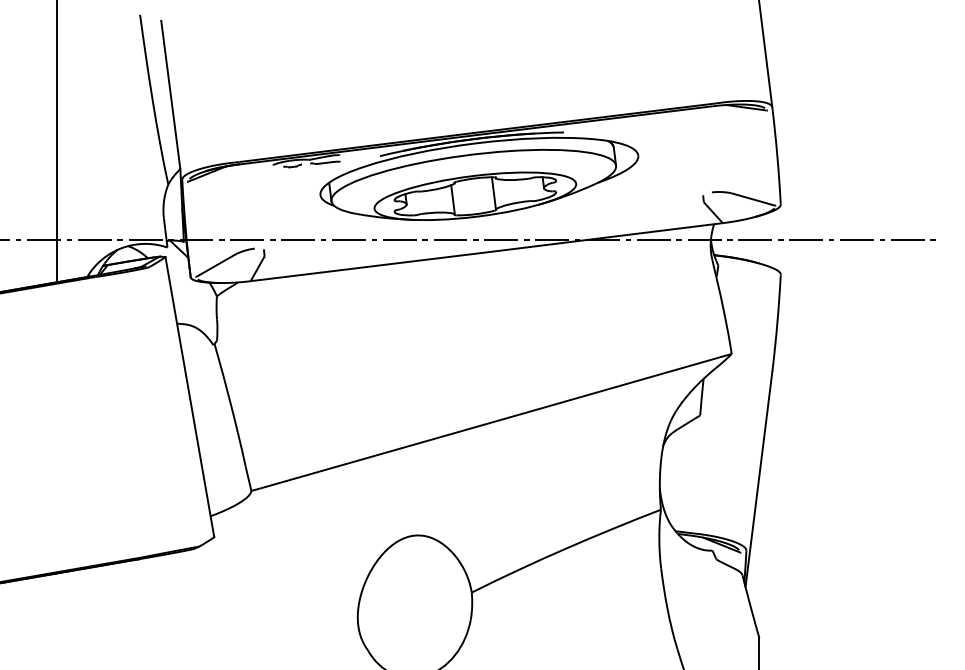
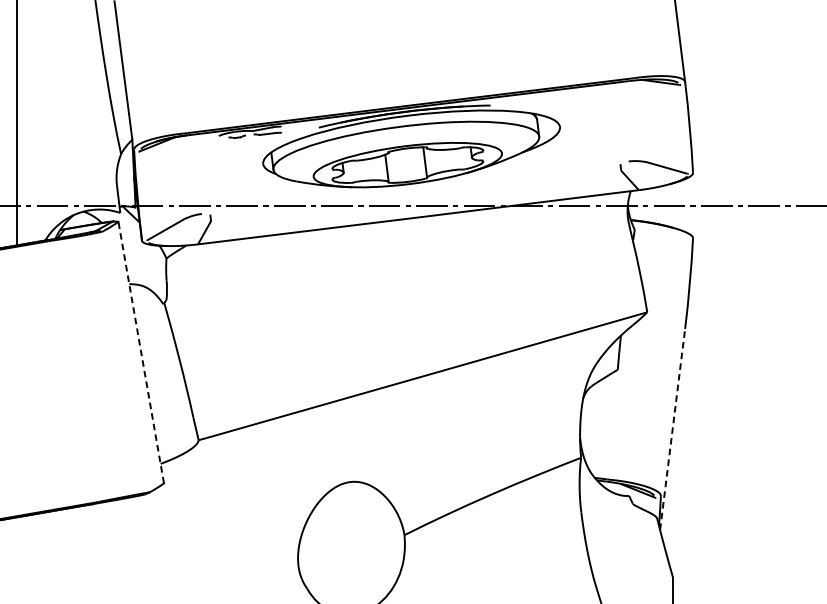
line: (189, 396) -> (140, 352), solid -> dashed
line: (759, 478) -> (673, 428), solid -> dashed

